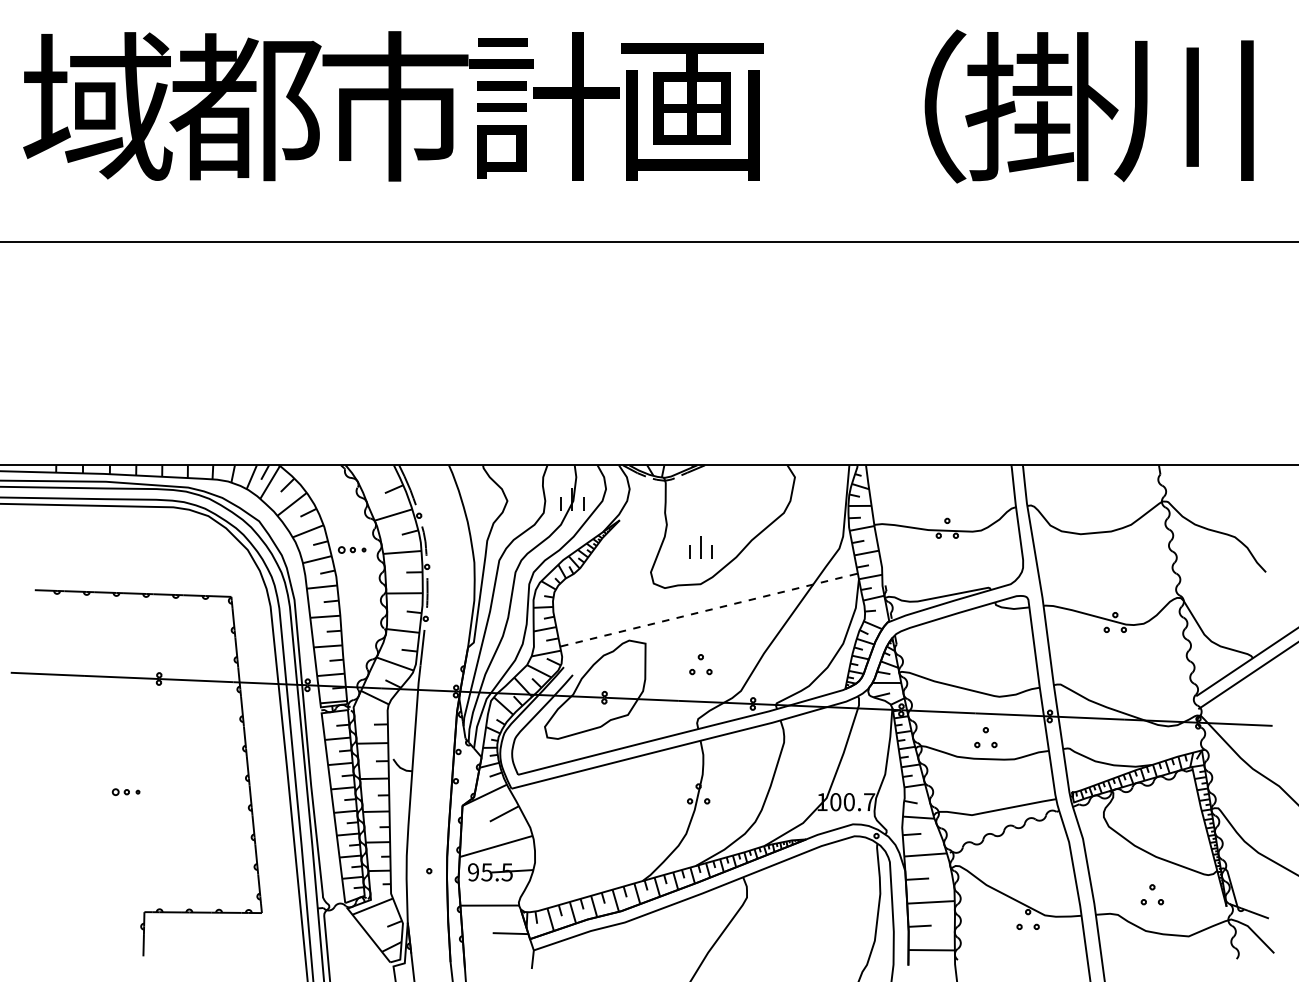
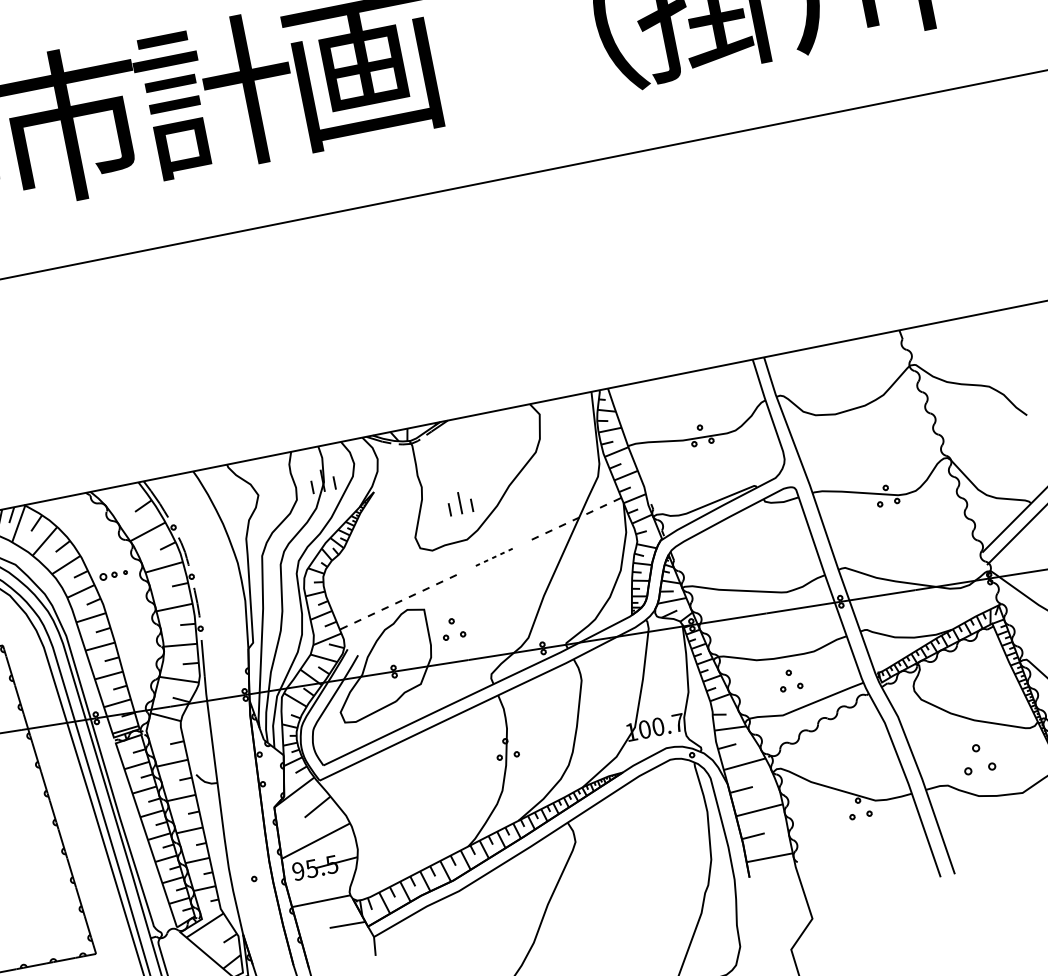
part: (723, 606) -> (494, 557), size x0.6
part: (700, 664) -> (452, 628), moved
part: (985, 737) -> (789, 680), moved
part: (1152, 894) -> (978, 758), size x1.4

